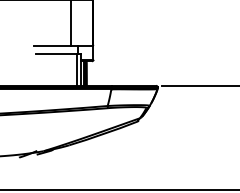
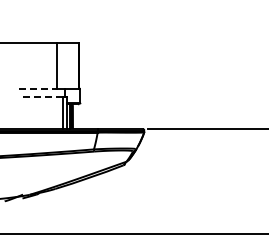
line: (52, 45) -> (38, 88), solid -> dashed
line: (56, 53) -> (42, 96), solid -> dashed

